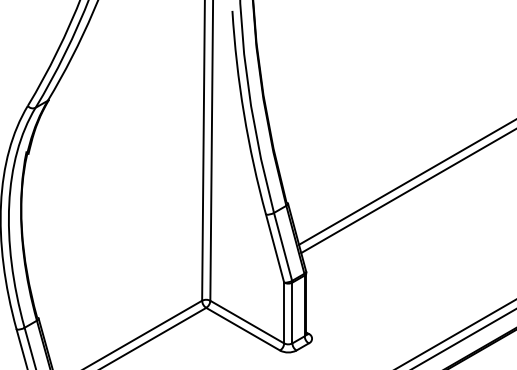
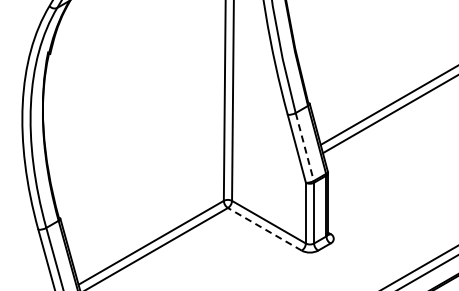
line: (283, 247) -> (305, 147), solid -> dashed
line: (243, 329) -> (265, 229), solid -> dashed

